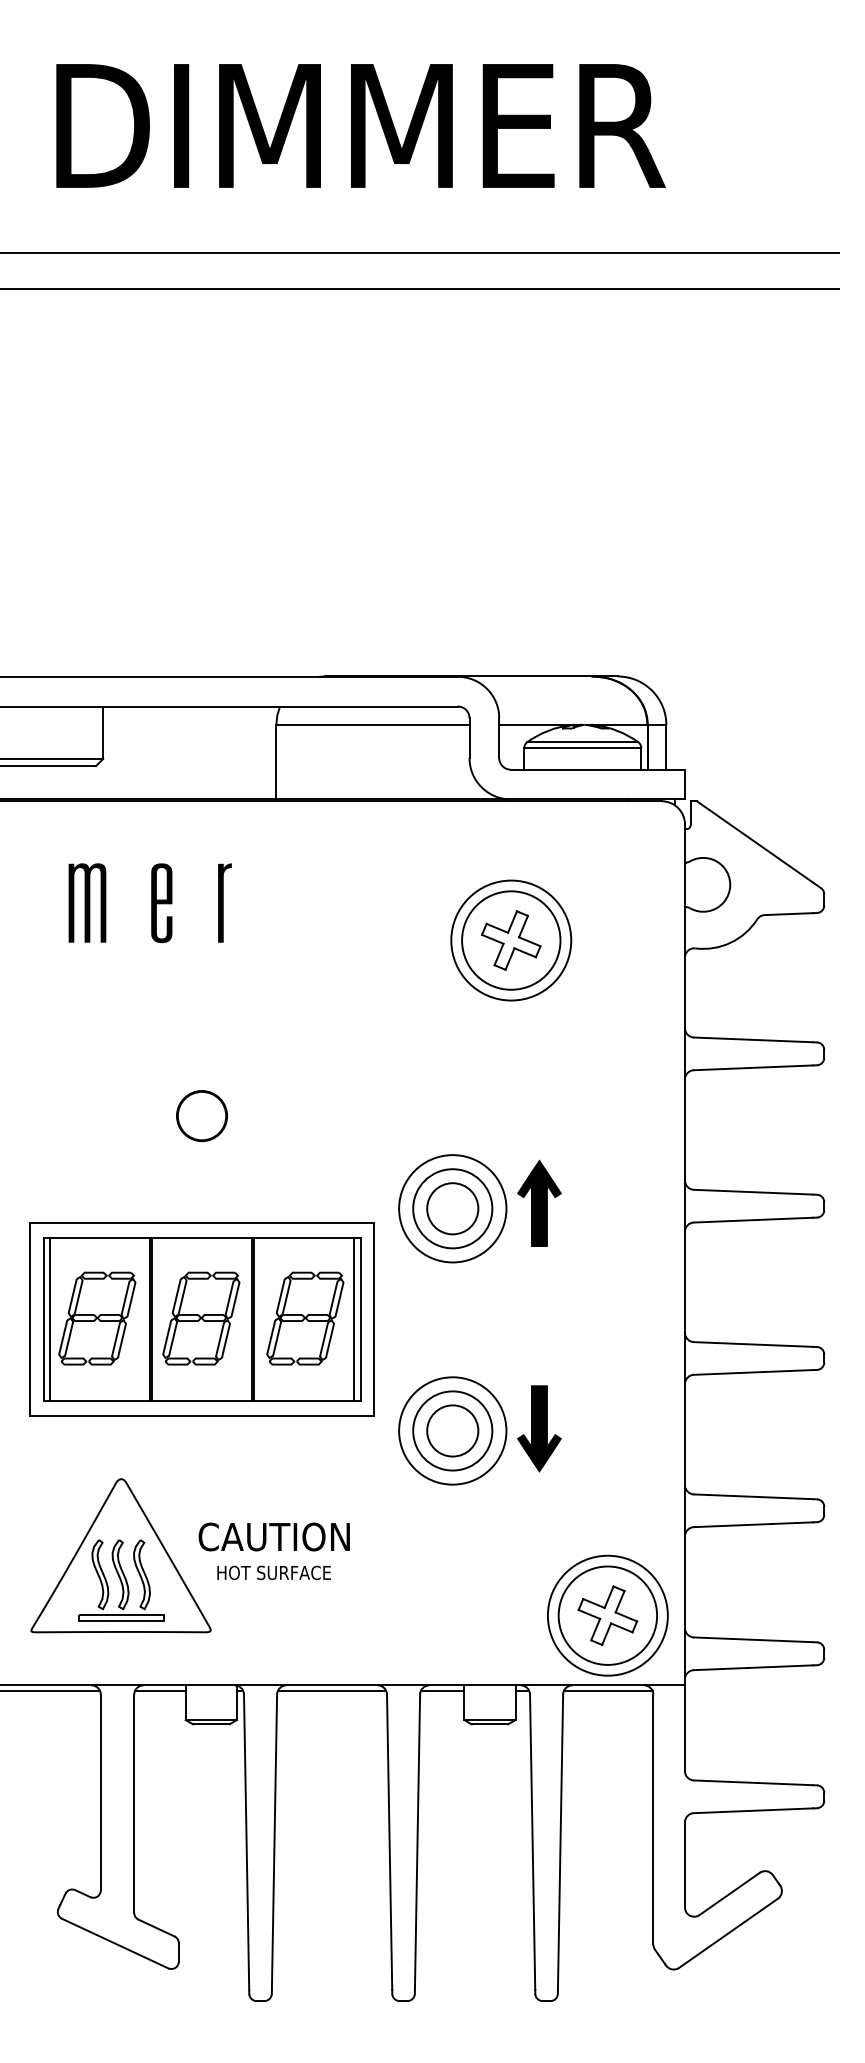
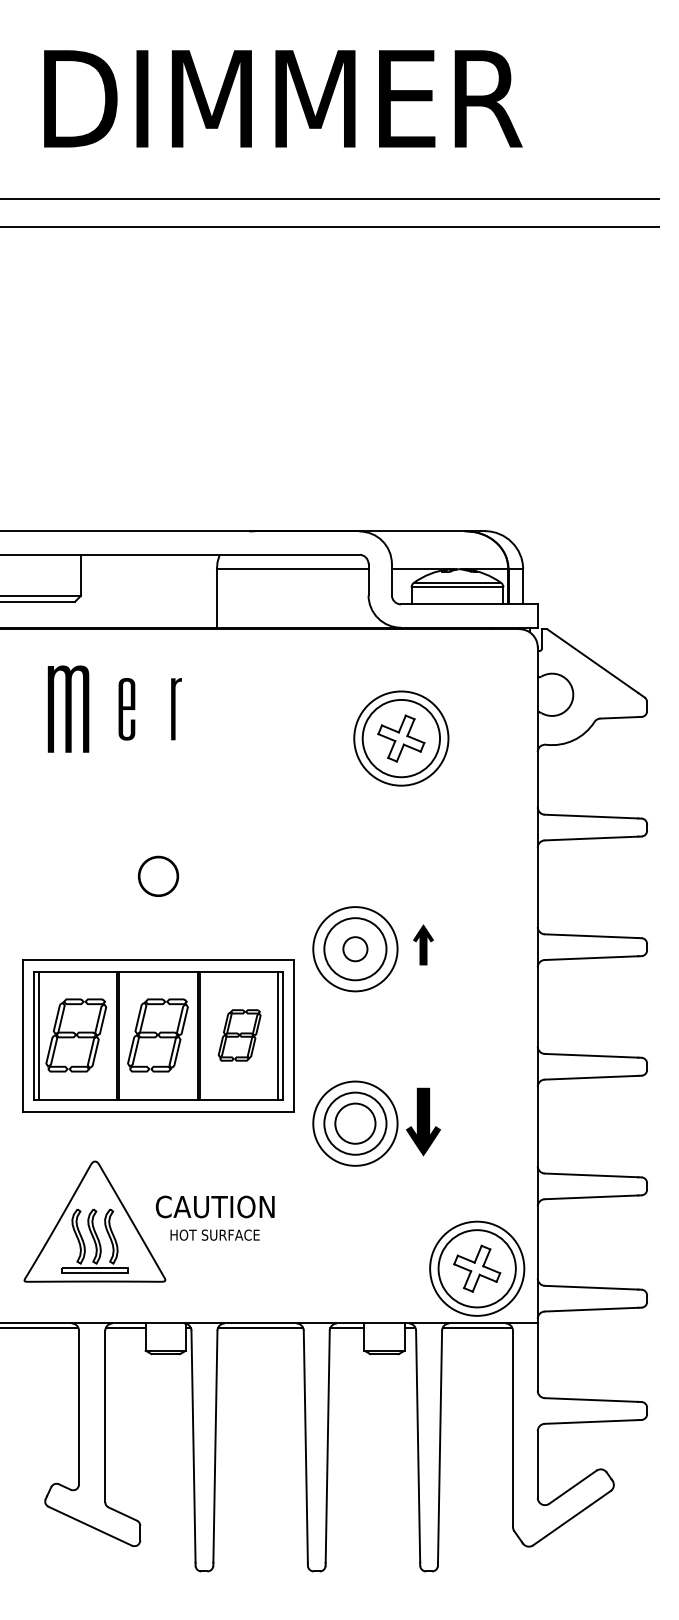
part: (87, 902) -> (68, 708), size x1.4
part: (539, 1202) -> (423, 944), size x0.6
circle: (452, 1208) -> (355, 948), size x0.6
part: (305, 1318) -> (239, 1035), size x0.7

